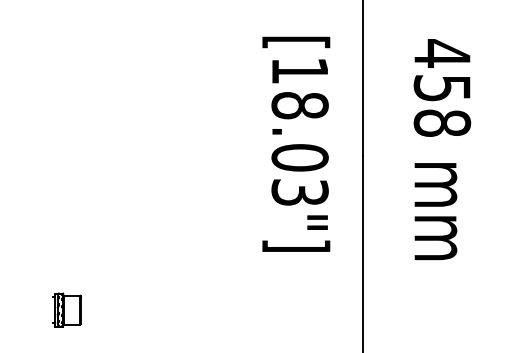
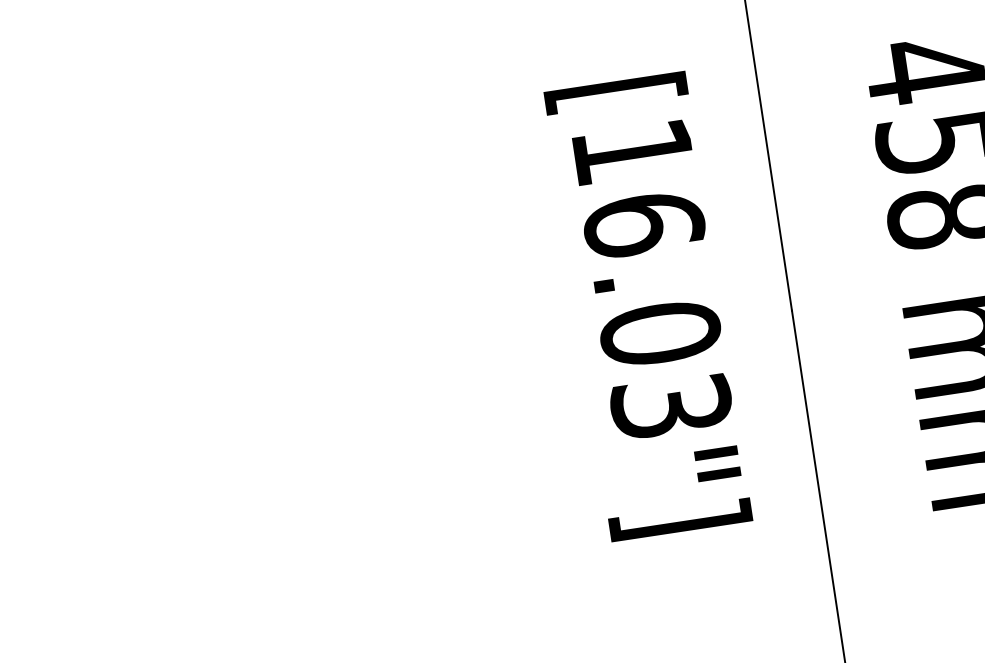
text: (299, 105) -> (642, 224), [18.03"] -> [16.03"]

